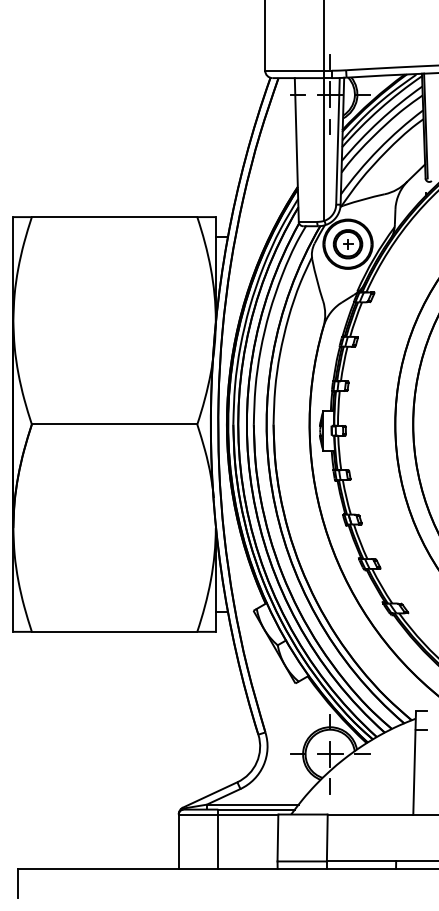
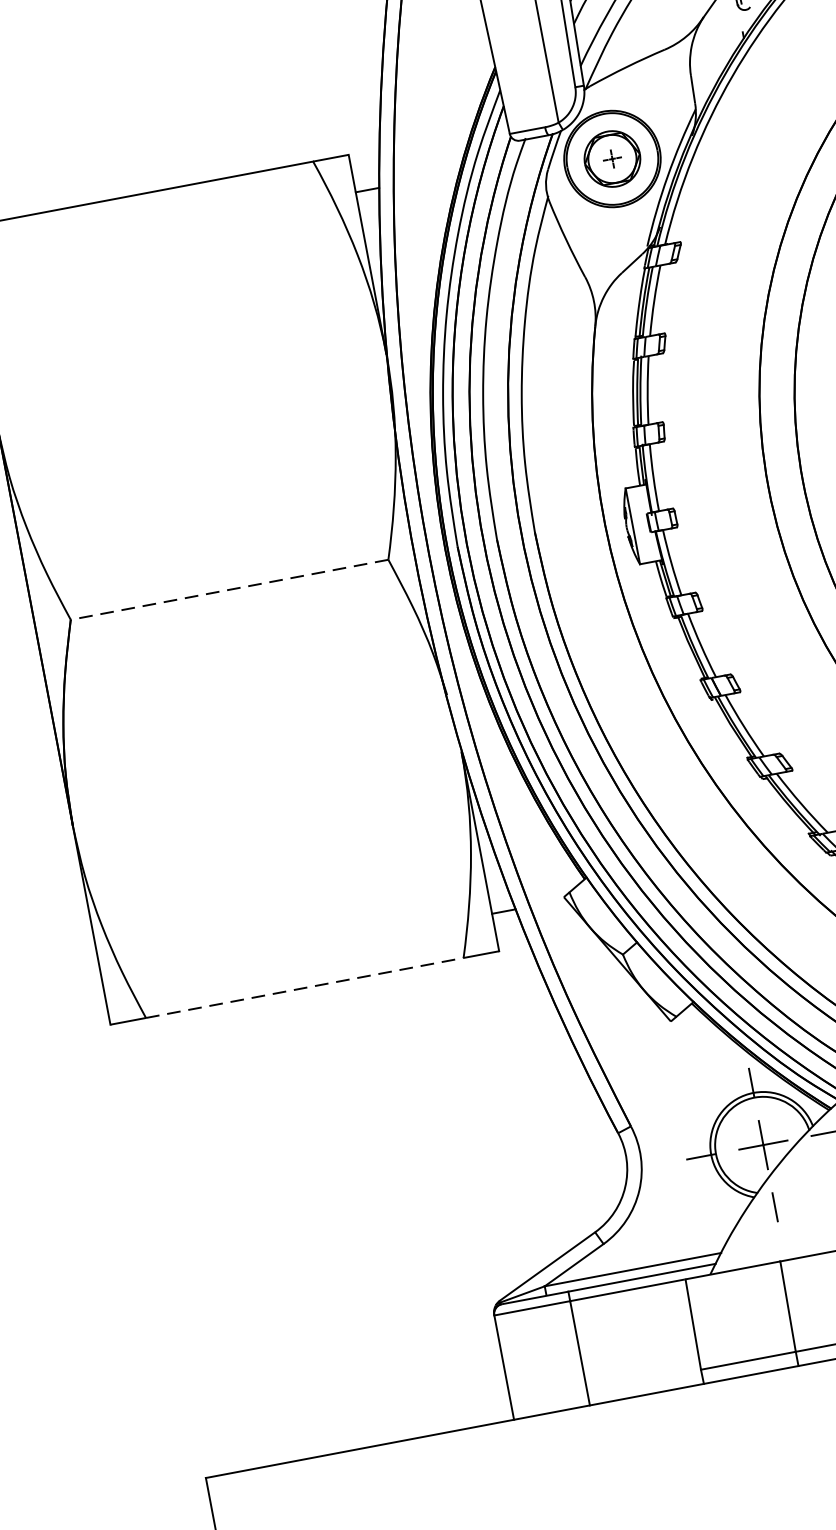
line: (114, 424) -> (229, 589), solid -> dashed
line: (114, 631) -> (304, 987), solid -> dashed

